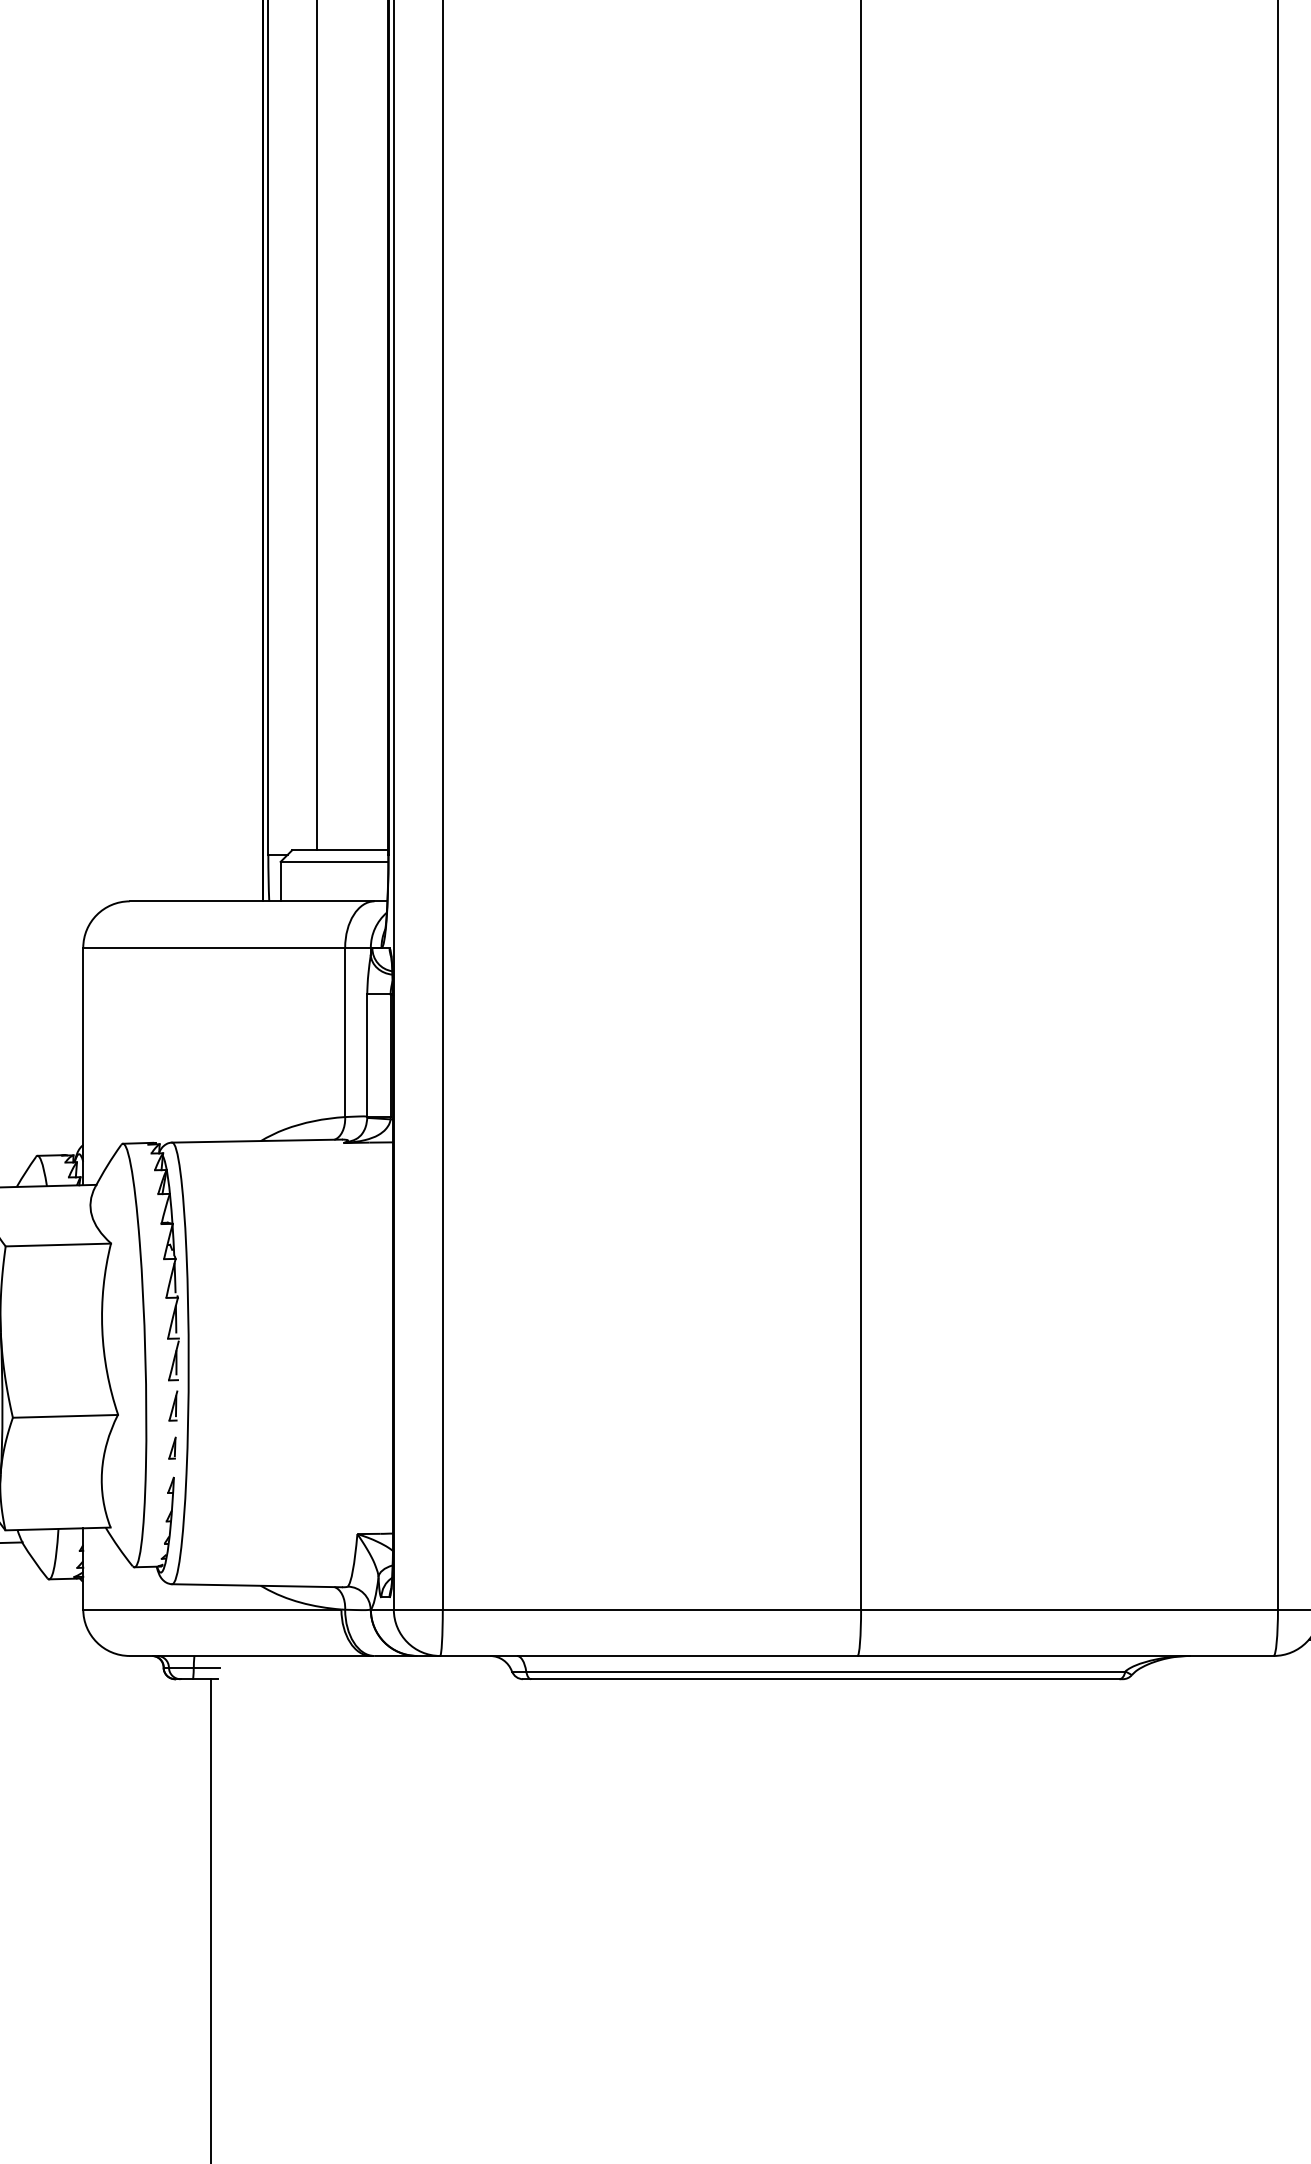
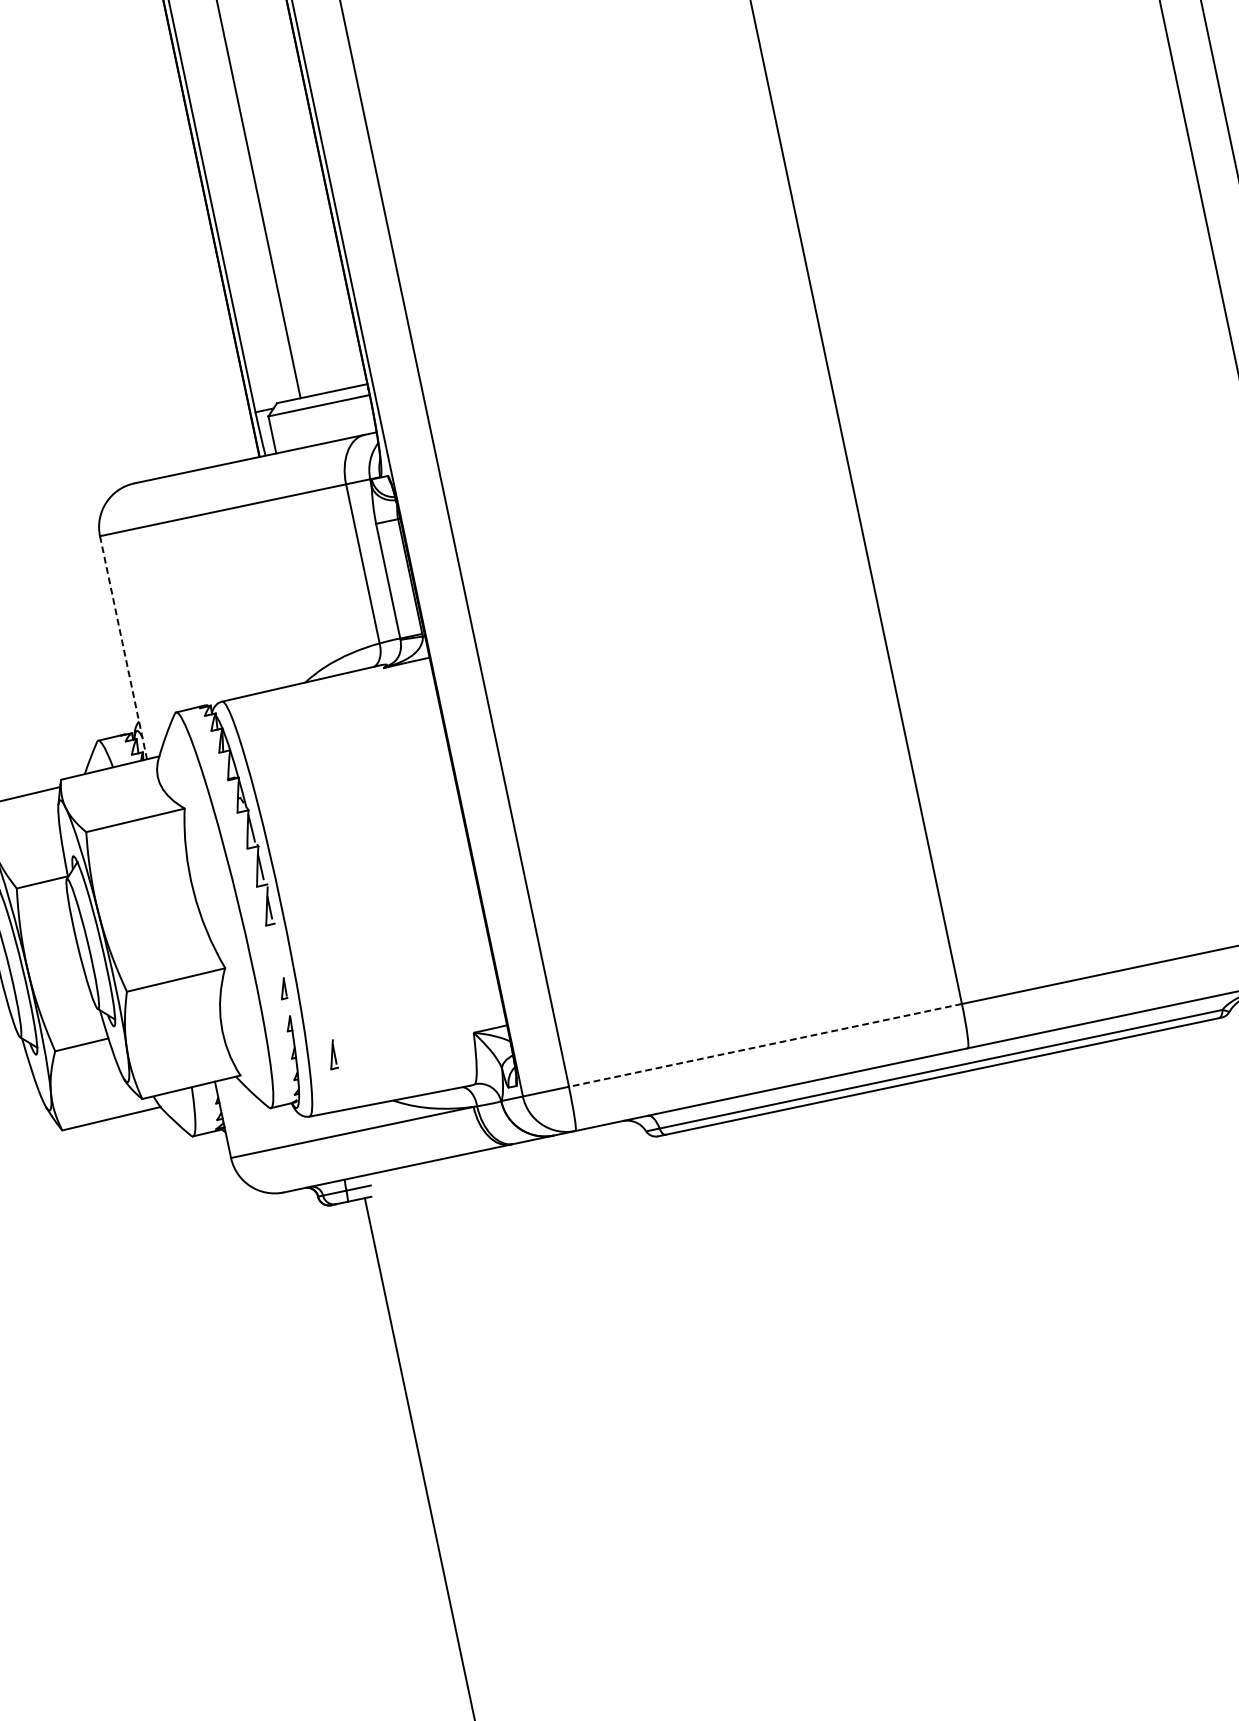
line: (83, 1066) -> (123, 647), solid -> dashed
part: (173, 1405) -> (332, 1054), moved
line: (651, 1609) -> (764, 1045), solid -> dashed

